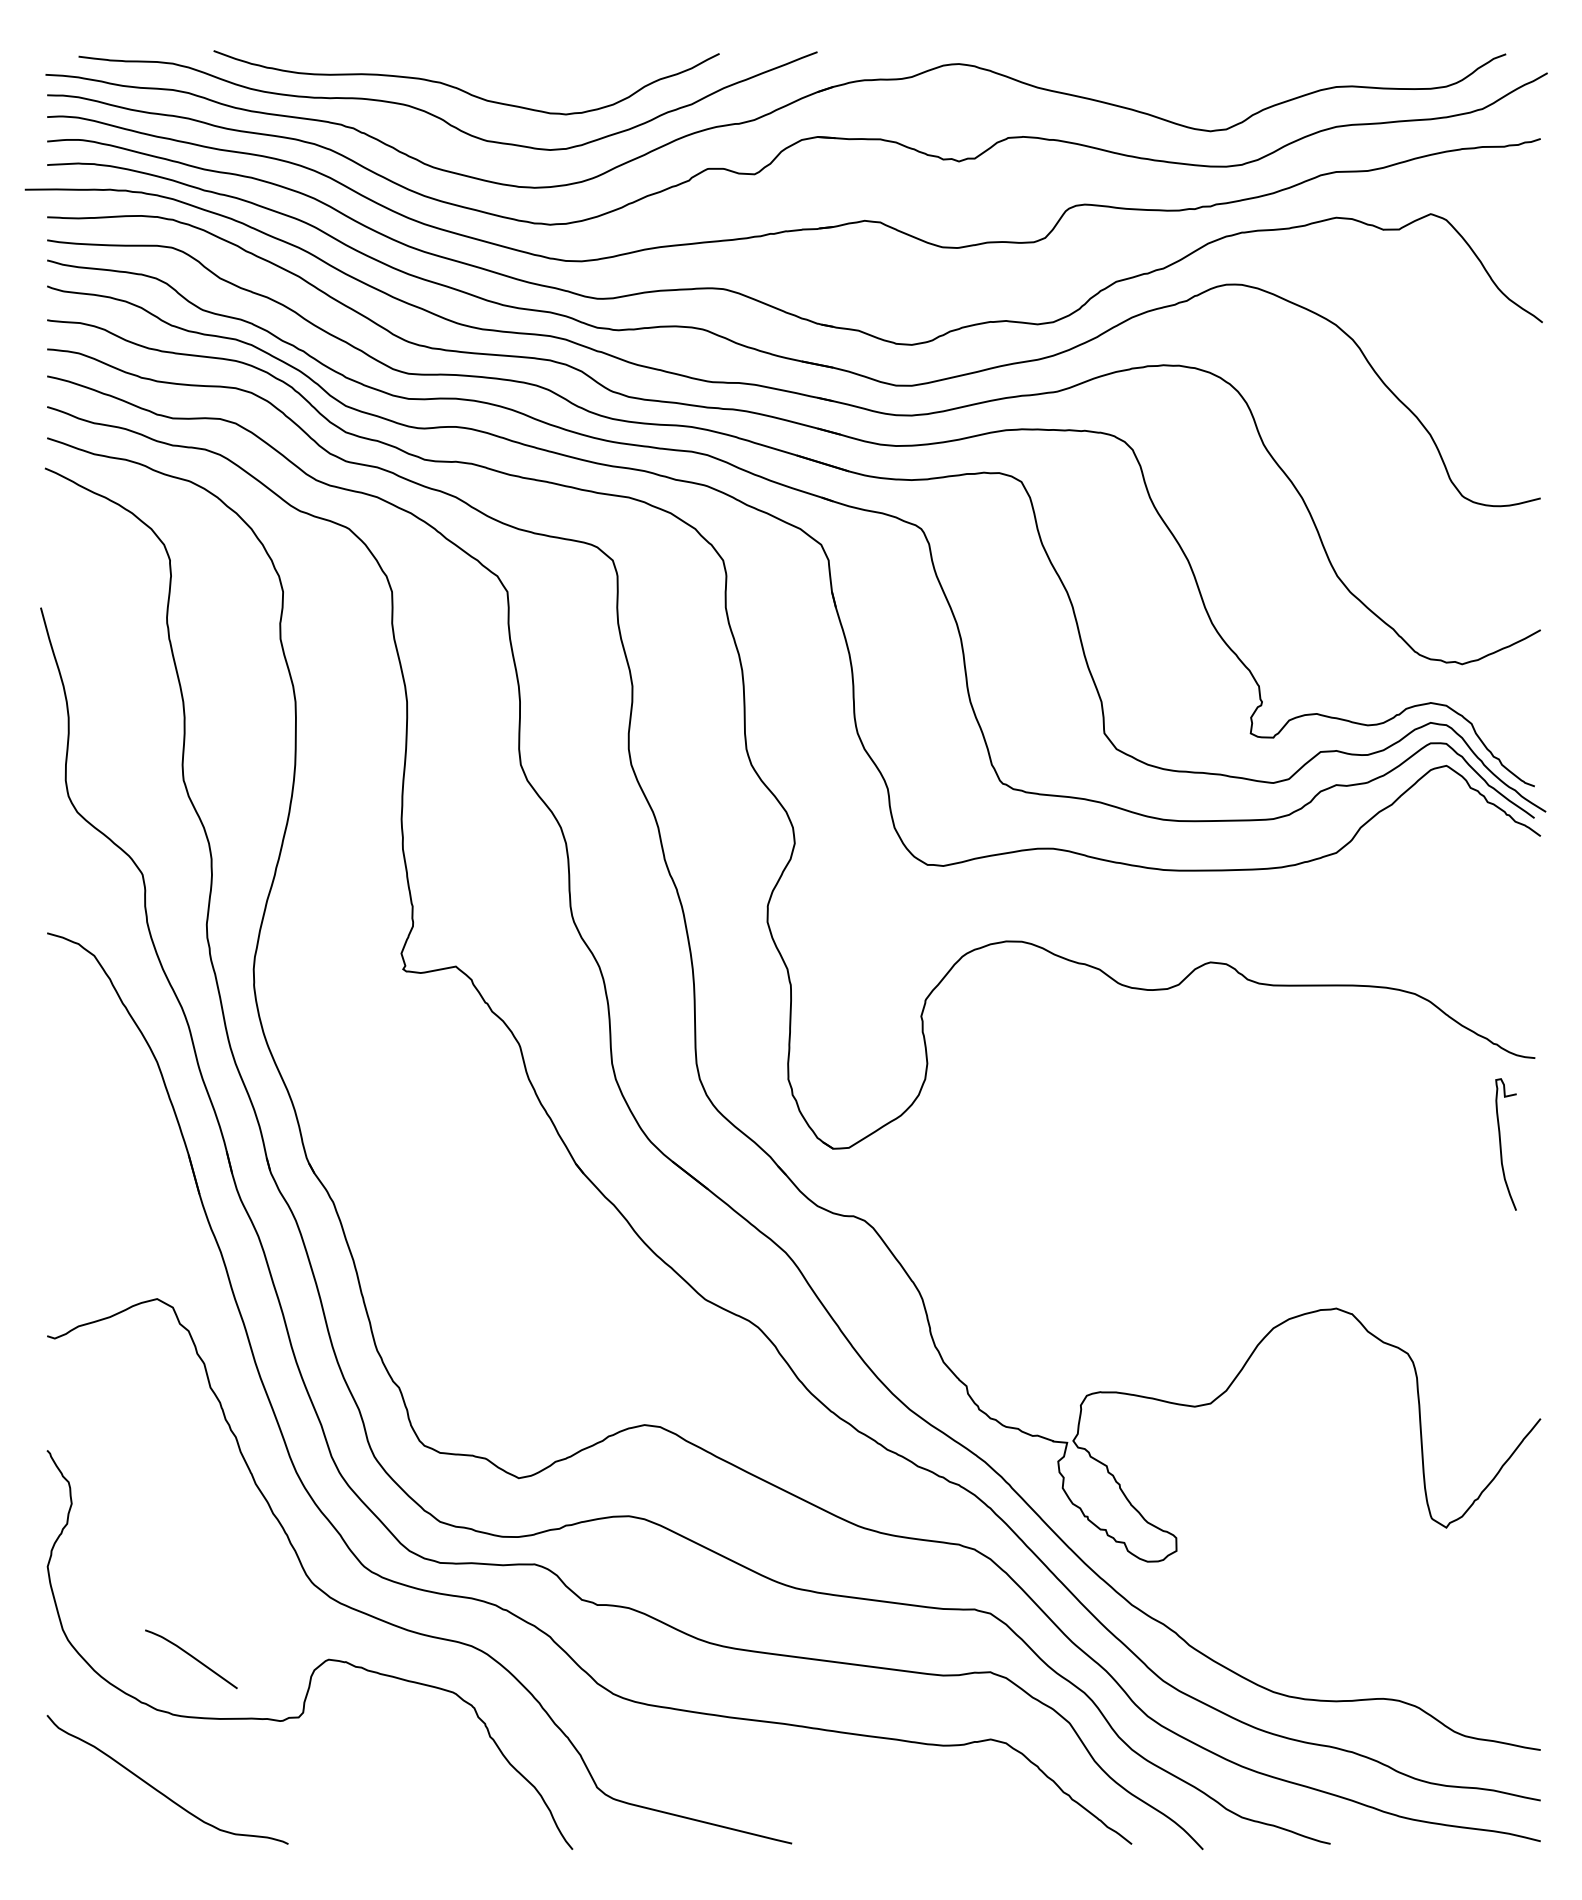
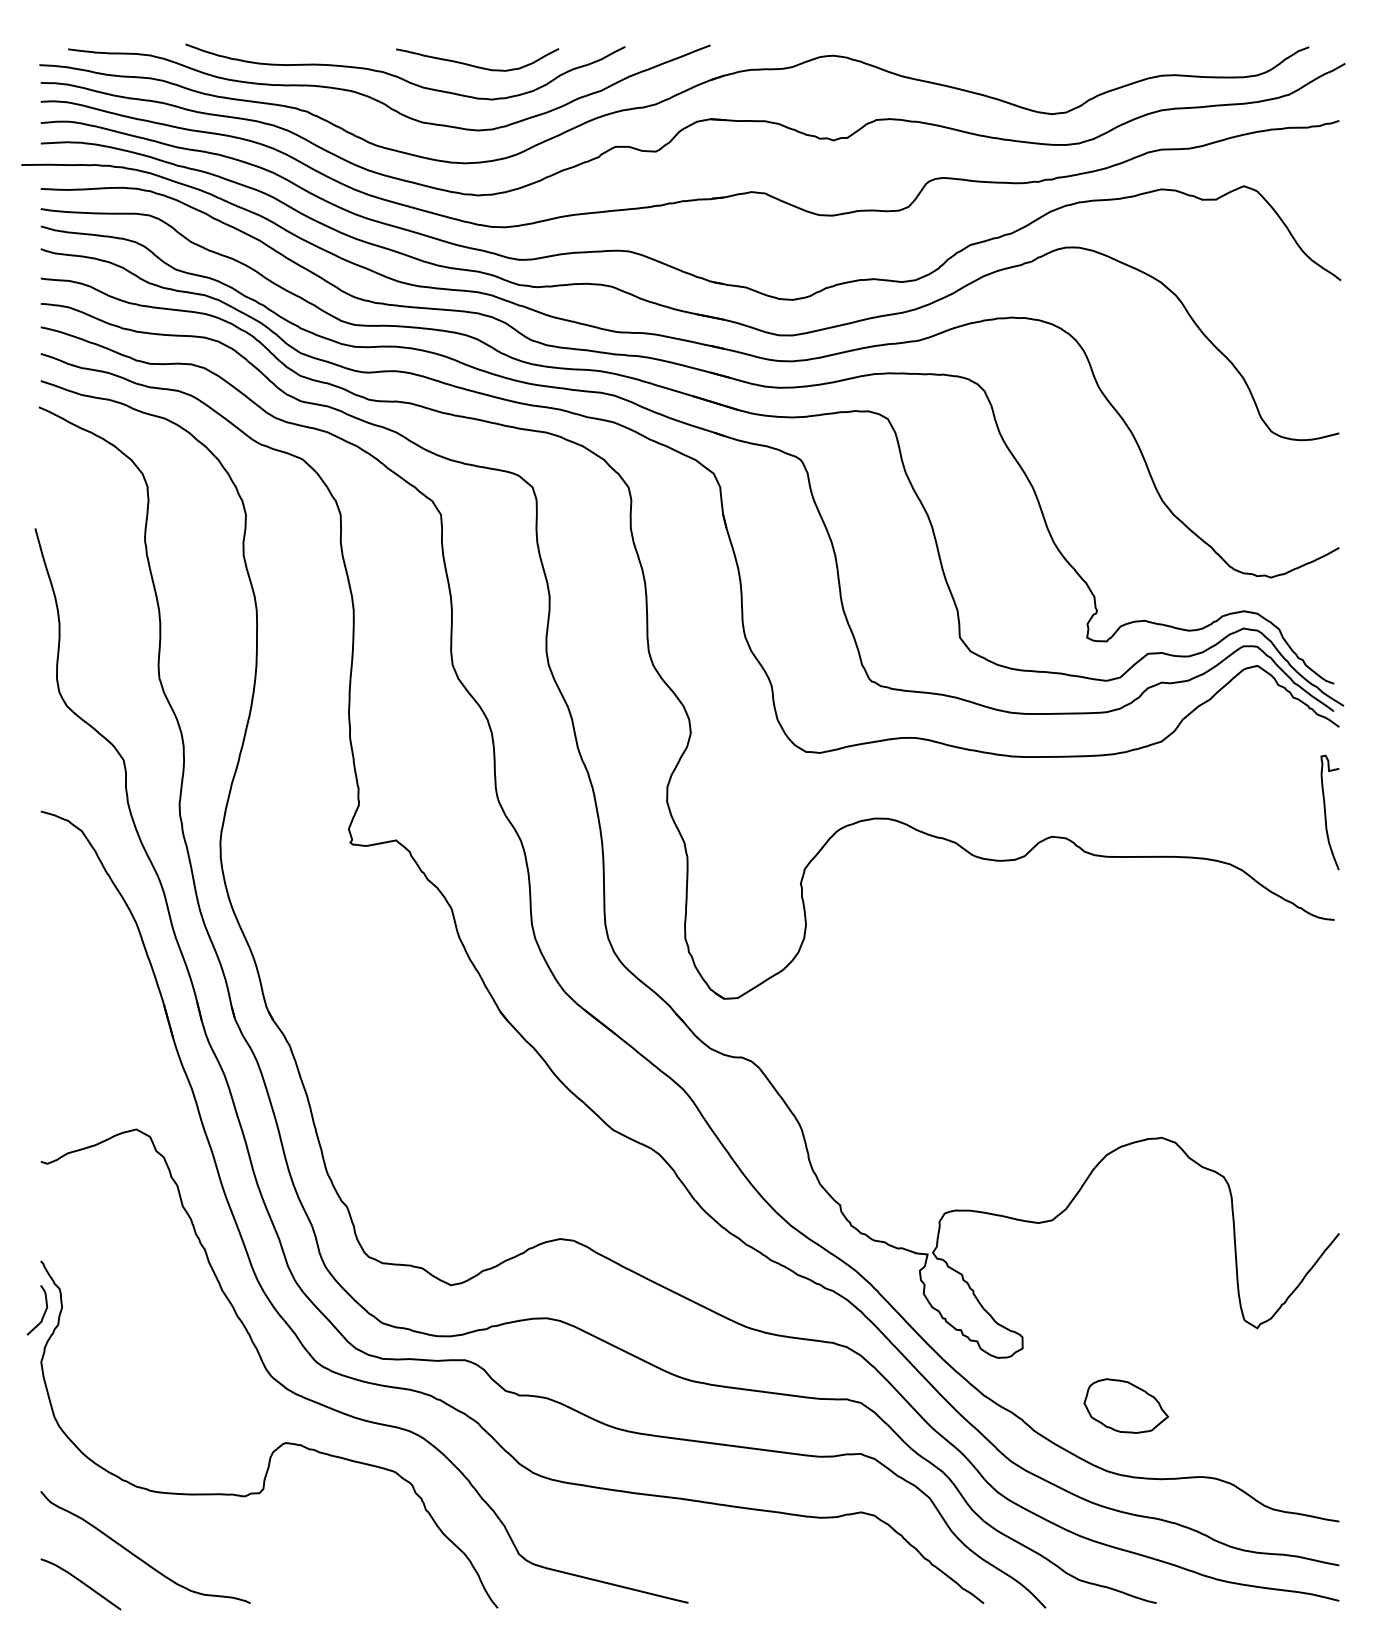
curve: (547, 75) -> (475, 65), added
curve: (1501, 1144) -> (1326, 812), moved
curve: (50, 1510) -> (43, 1313), added
part: (1295, 1616) -> (1126, 1405), added
curve: (191, 1657) -> (81, 1582), moved

